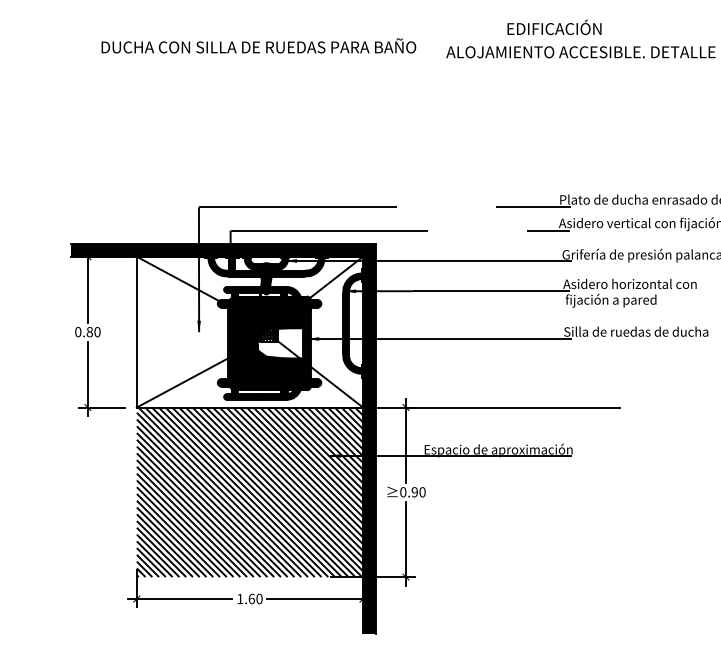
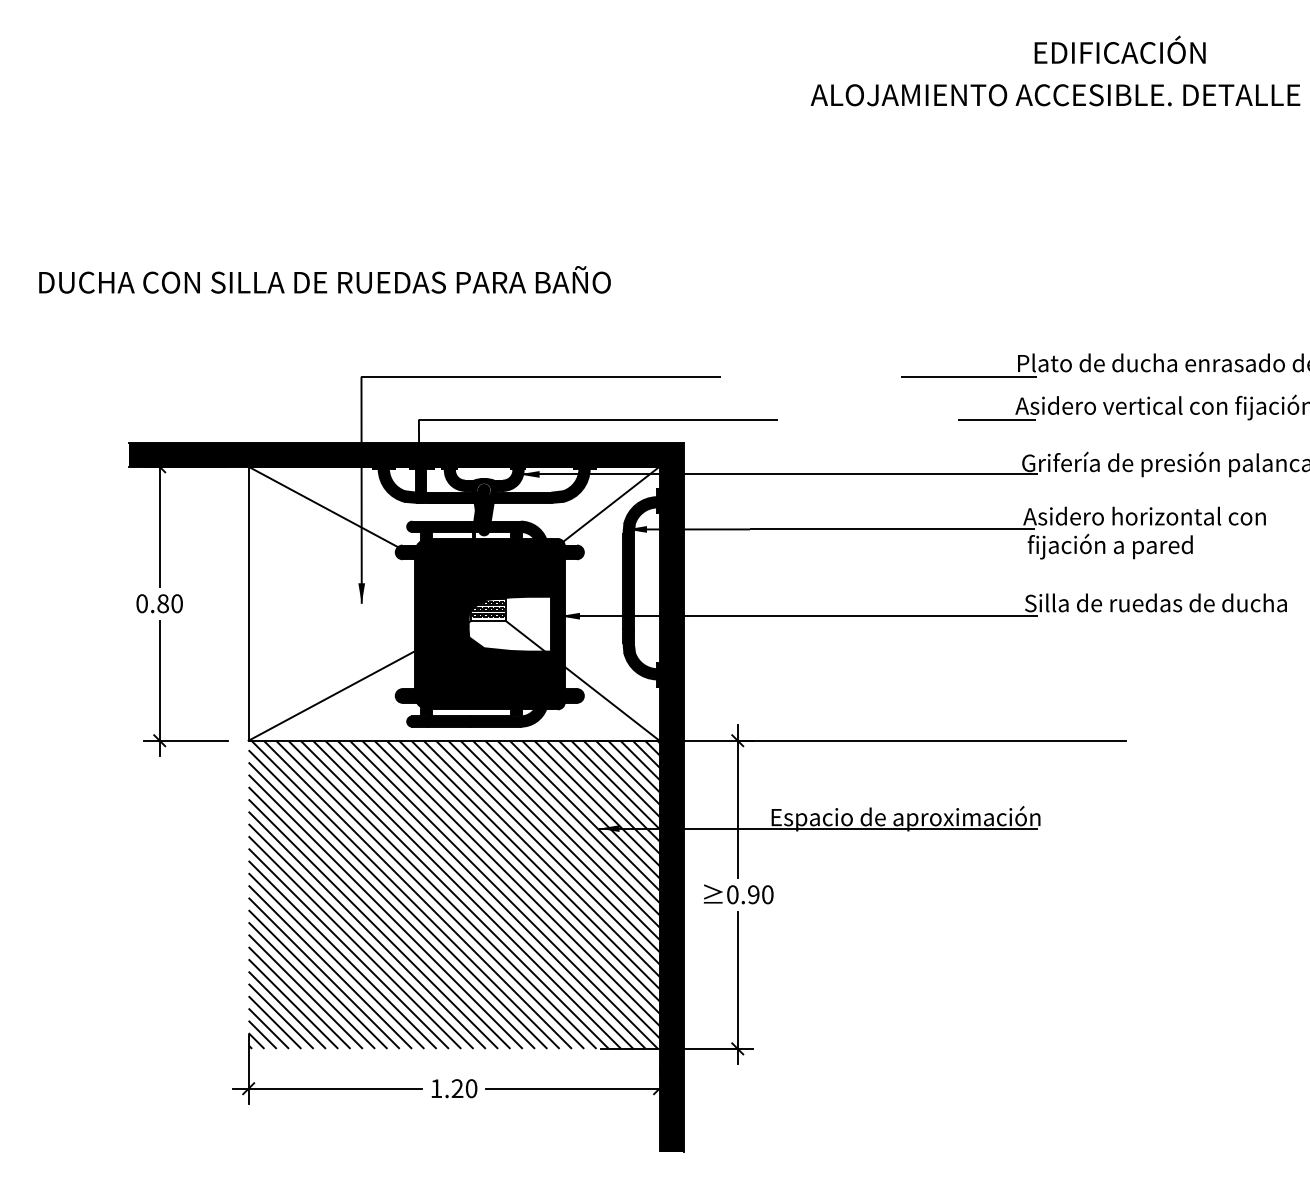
text: (554, 27) -> (1120, 50), moved
text: (258, 45) -> (324, 279), moved
text: (251, 598) -> (456, 1087), 1.60 -> 1.20

